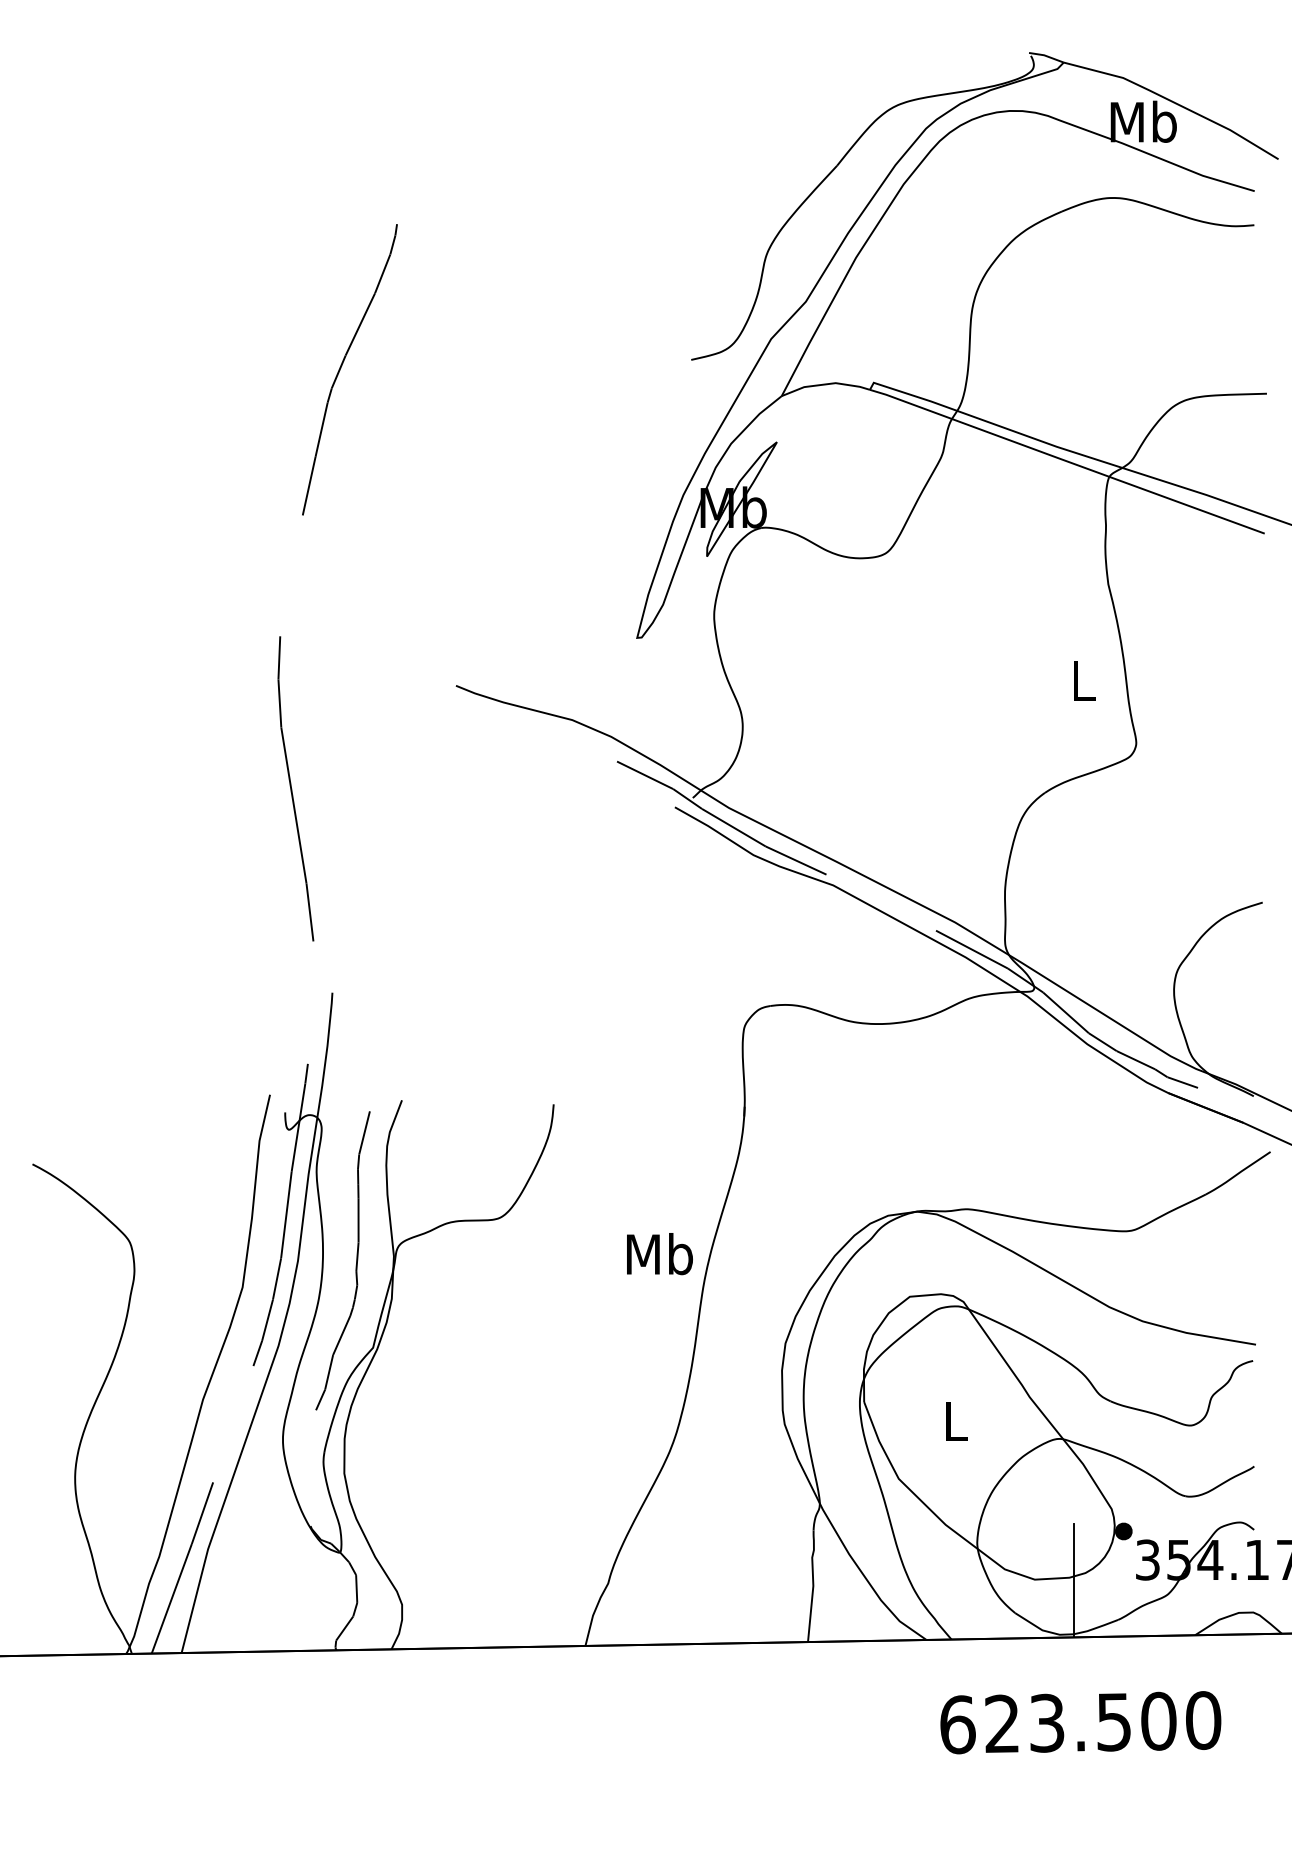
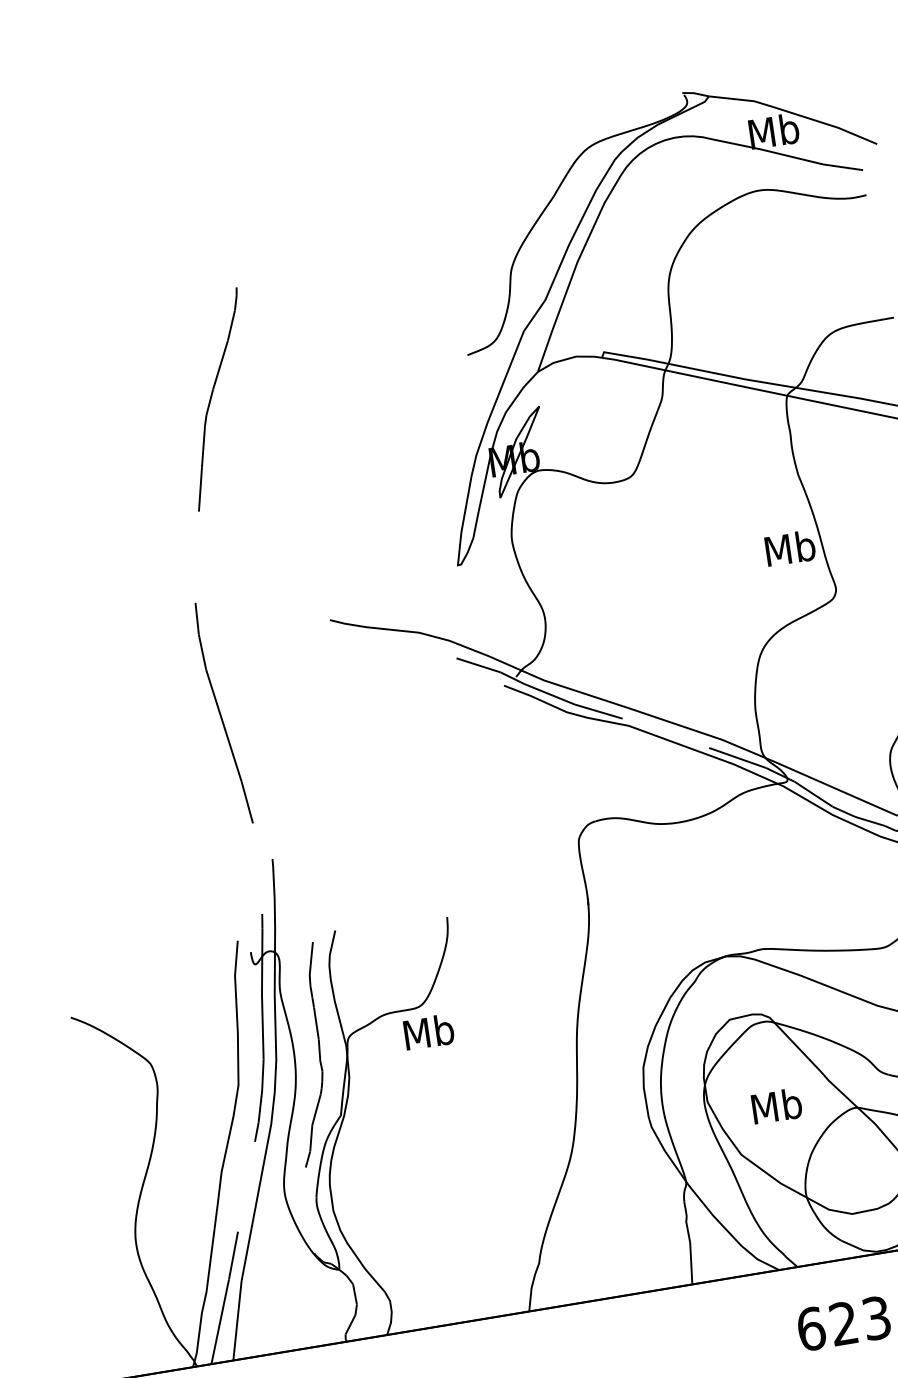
text: (1083, 680) -> (790, 548), L -> Mb
text: (659, 1254) -> (428, 1032), moved
text: (955, 1421) -> (776, 1106), L -> Mb
line: (1073, 1580) -> (880, 1210), removed

